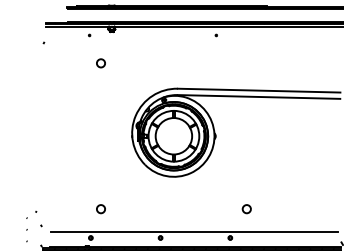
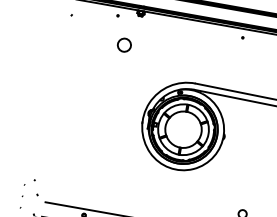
circle: (100, 63) -> (123, 45), size x1.6
circle: (100, 209) -> (98, 189), removed

